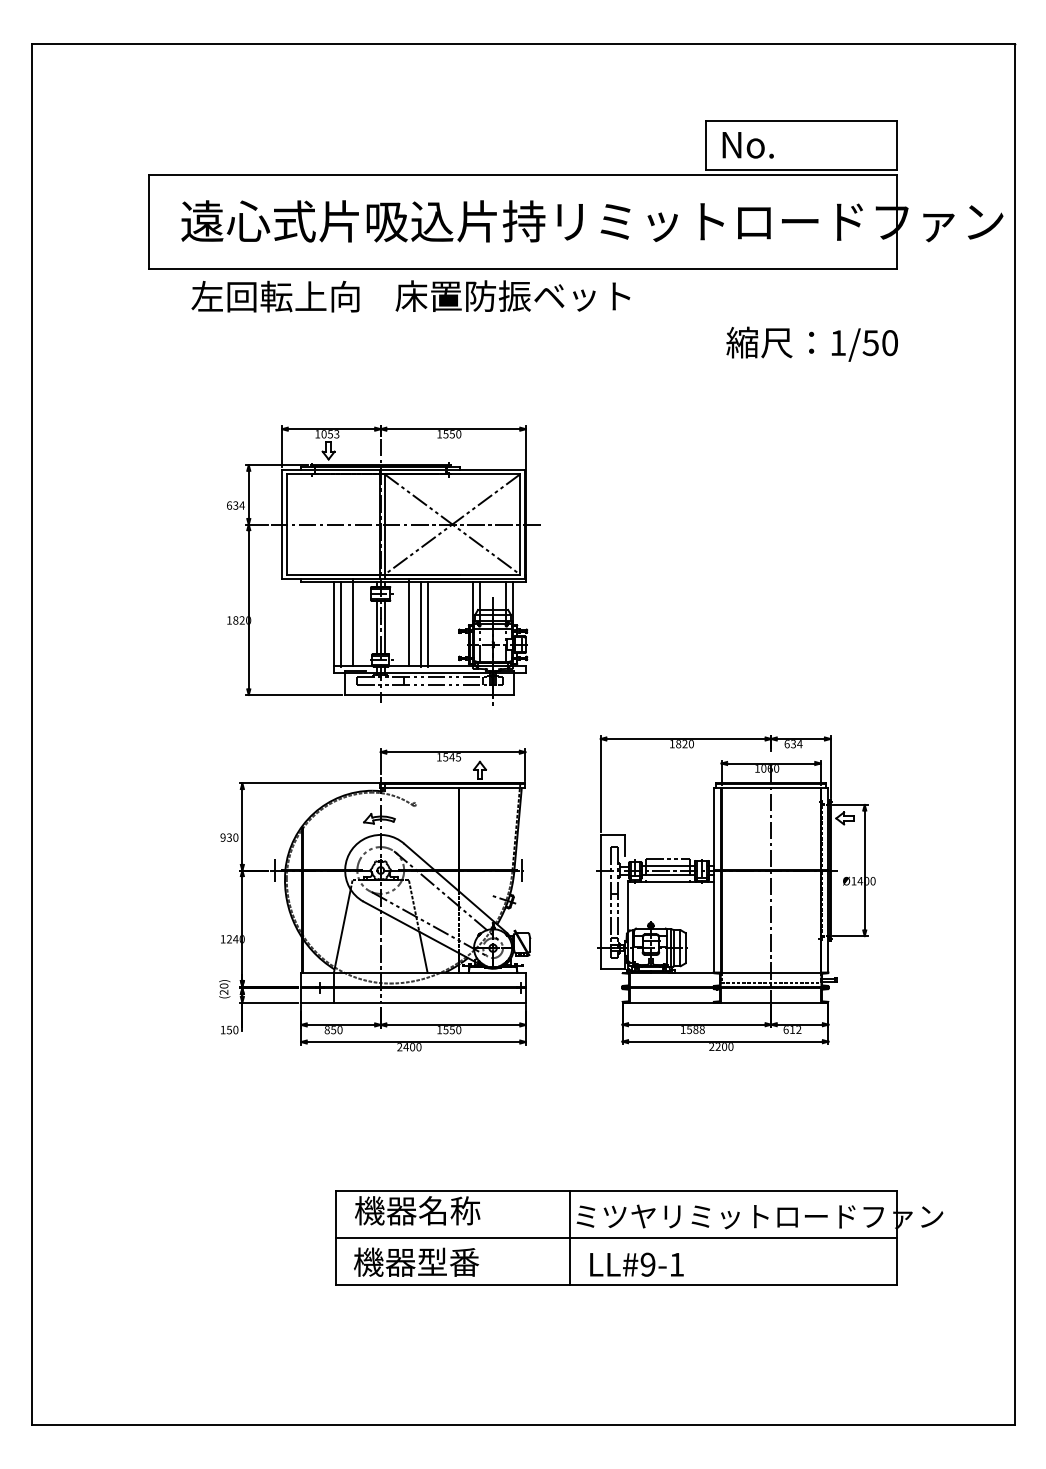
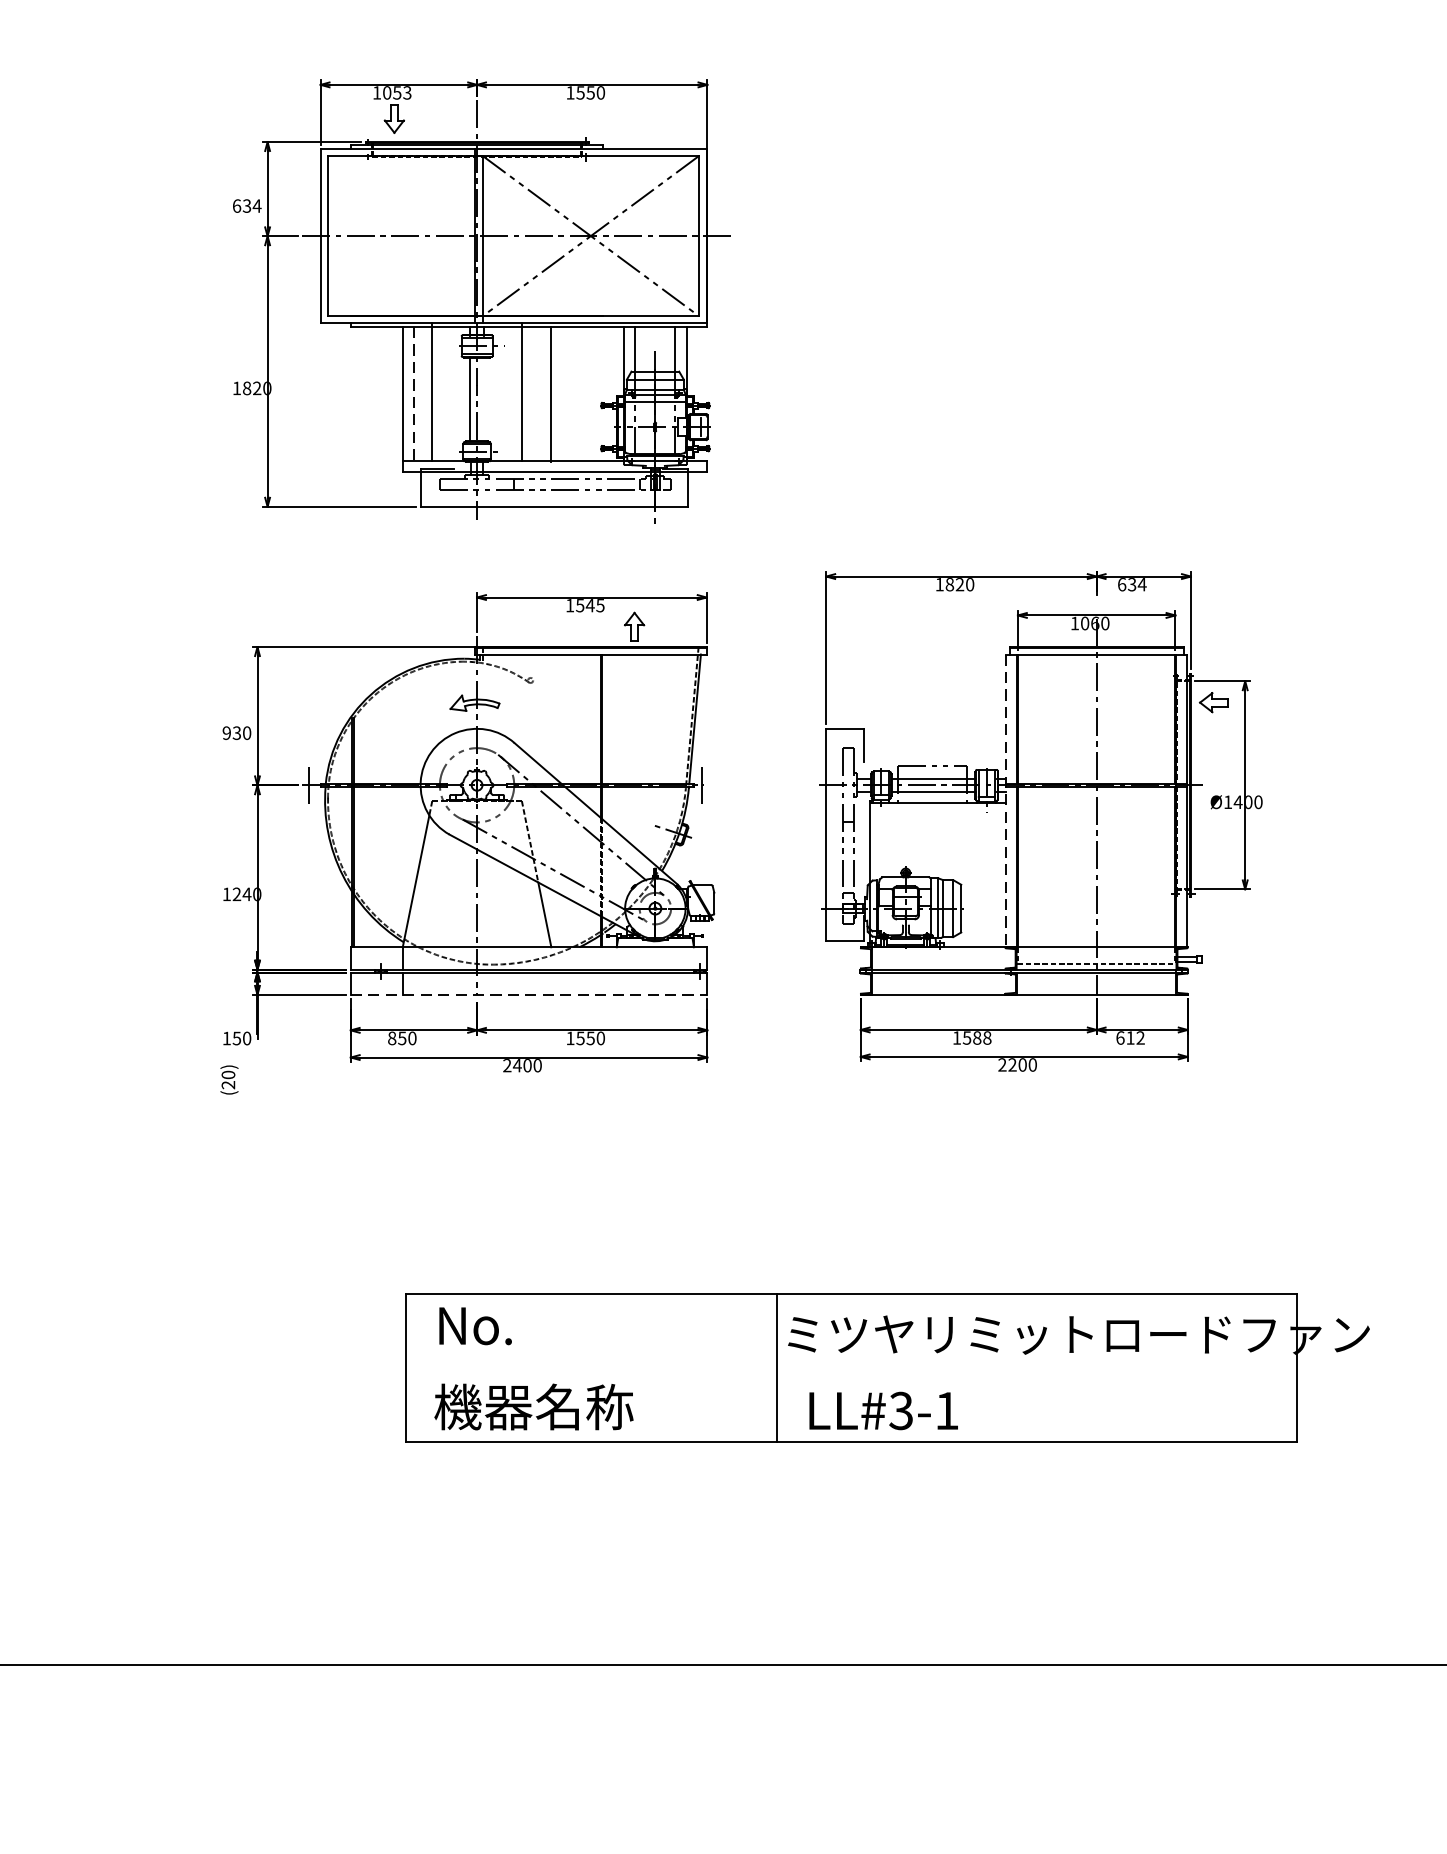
line: (420, 623) -> (540, 393), removed
line: (340, 624) -> (413, 394), solid -> dashed
line: (384, 626) -> (483, 398), removed
line: (714, 880) -> (1006, 801), solid -> dashed
text: (224, 989) -> (229, 1080), moved
line: (414, 1002) -> (530, 994), solid -> dashed
text: (417, 1210) -> (535, 1324), 機器名称 -> No.
line: (616, 1237) -> (851, 1367), removed
text: (448, 1261) -> (584, 1405), 機器型番 -> 機器名称
text: (647, 1264) -> (900, 1410), LL#9-1 -> LL#3-1

